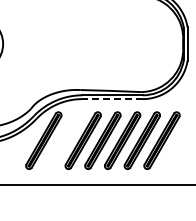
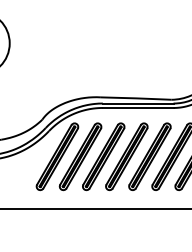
line: (112, 99) -> (138, 108), dashed -> solid
part: (63, 140) -> (80, 156), added

